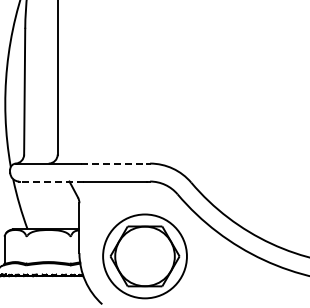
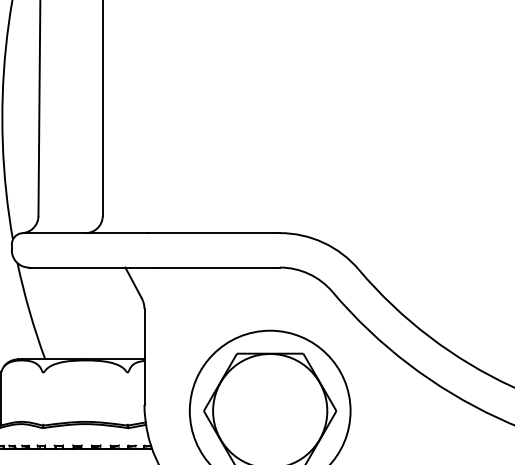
line: (114, 163) -> (211, 232), dashed -> solid
line: (51, 181) -> (90, 267), dashed -> solid

